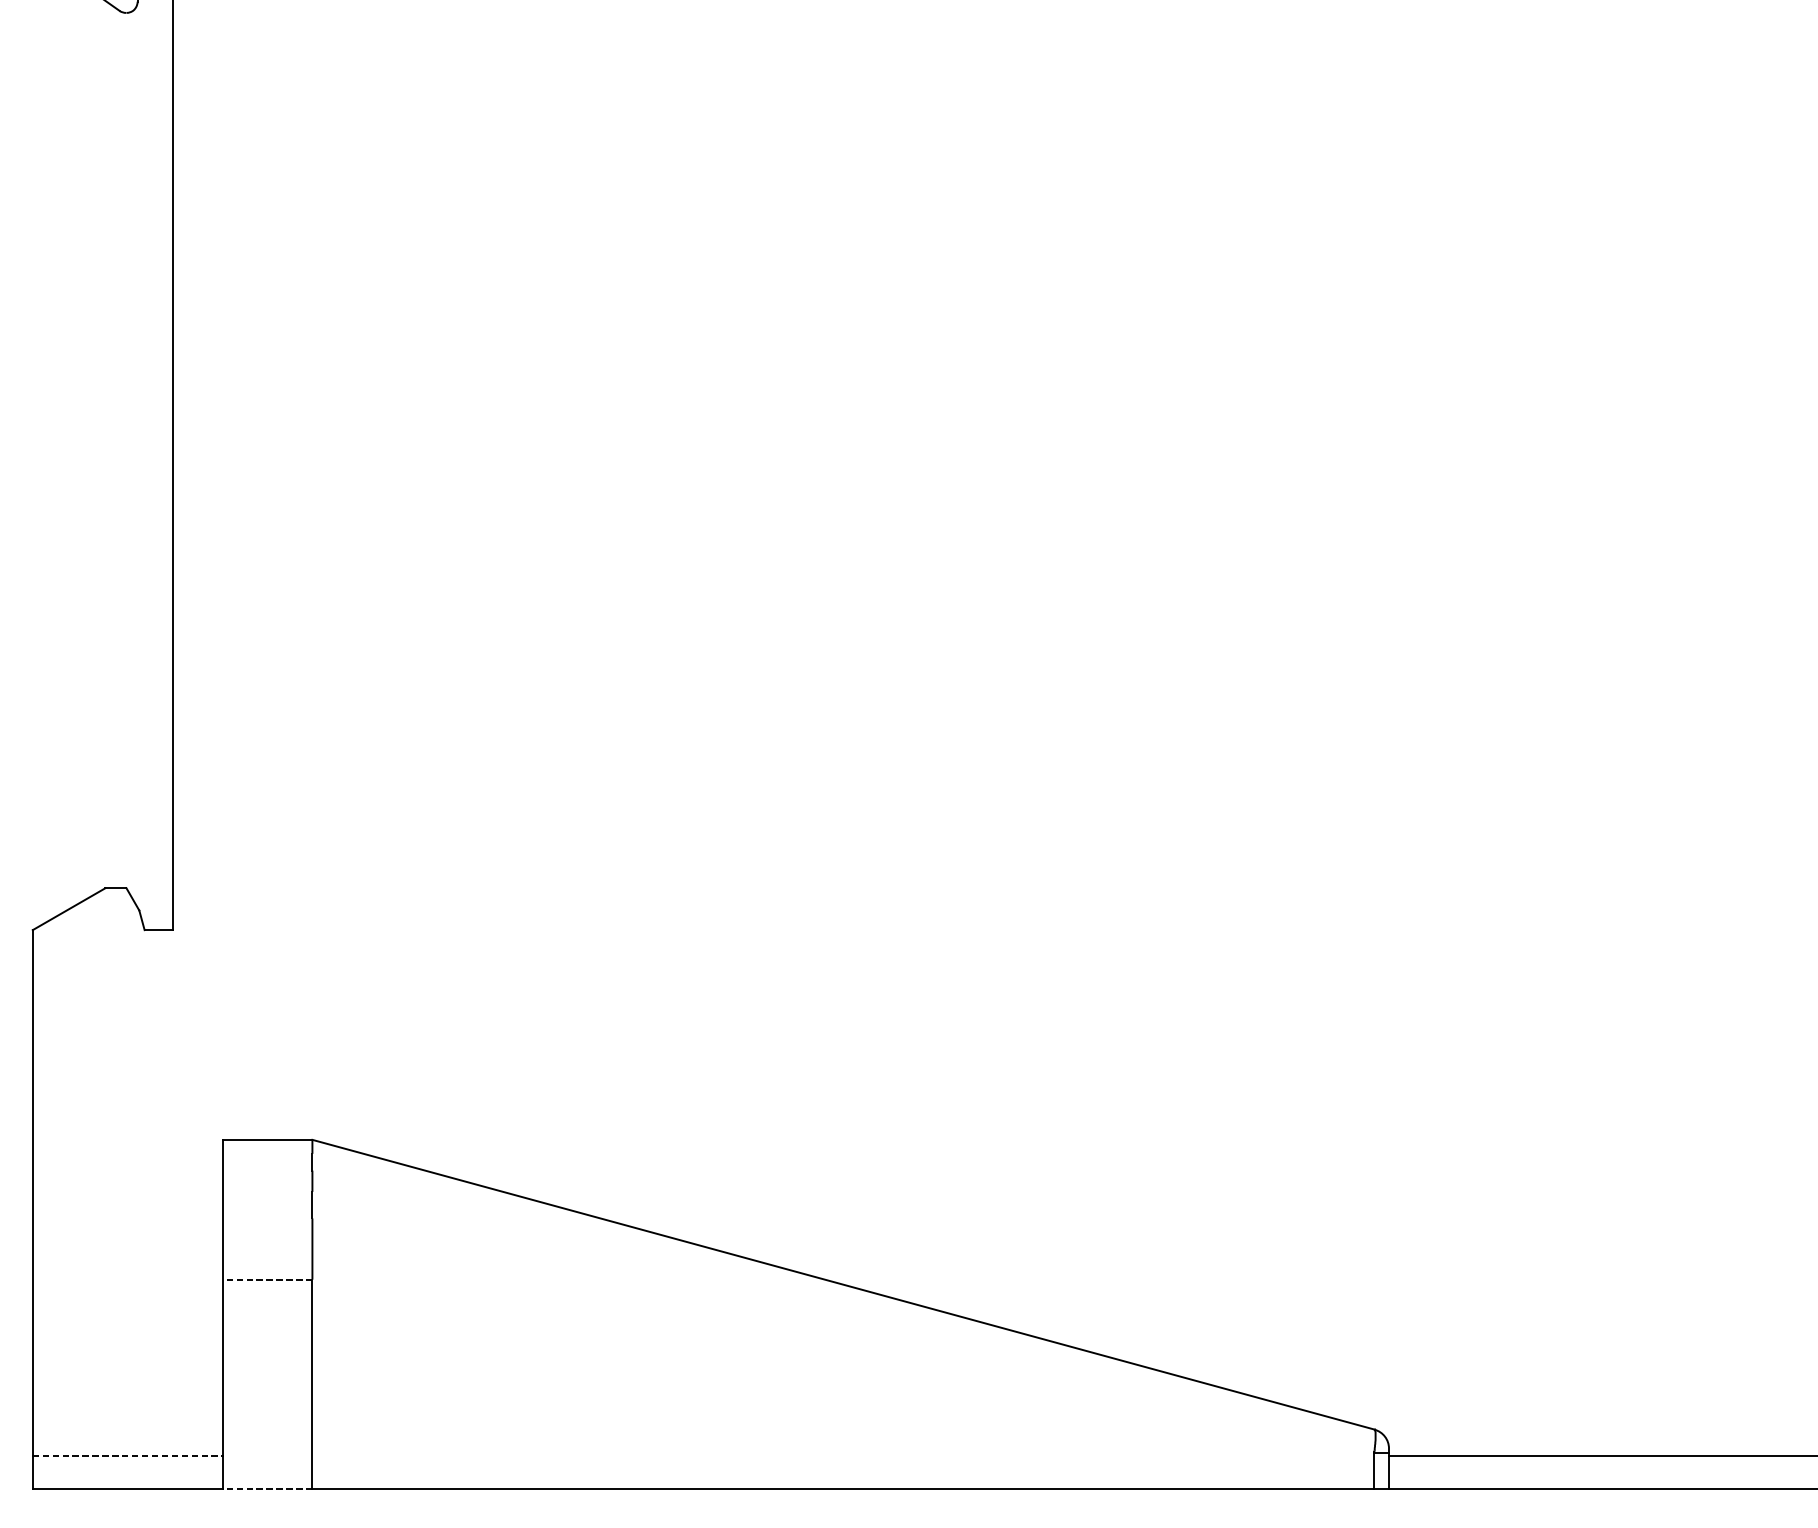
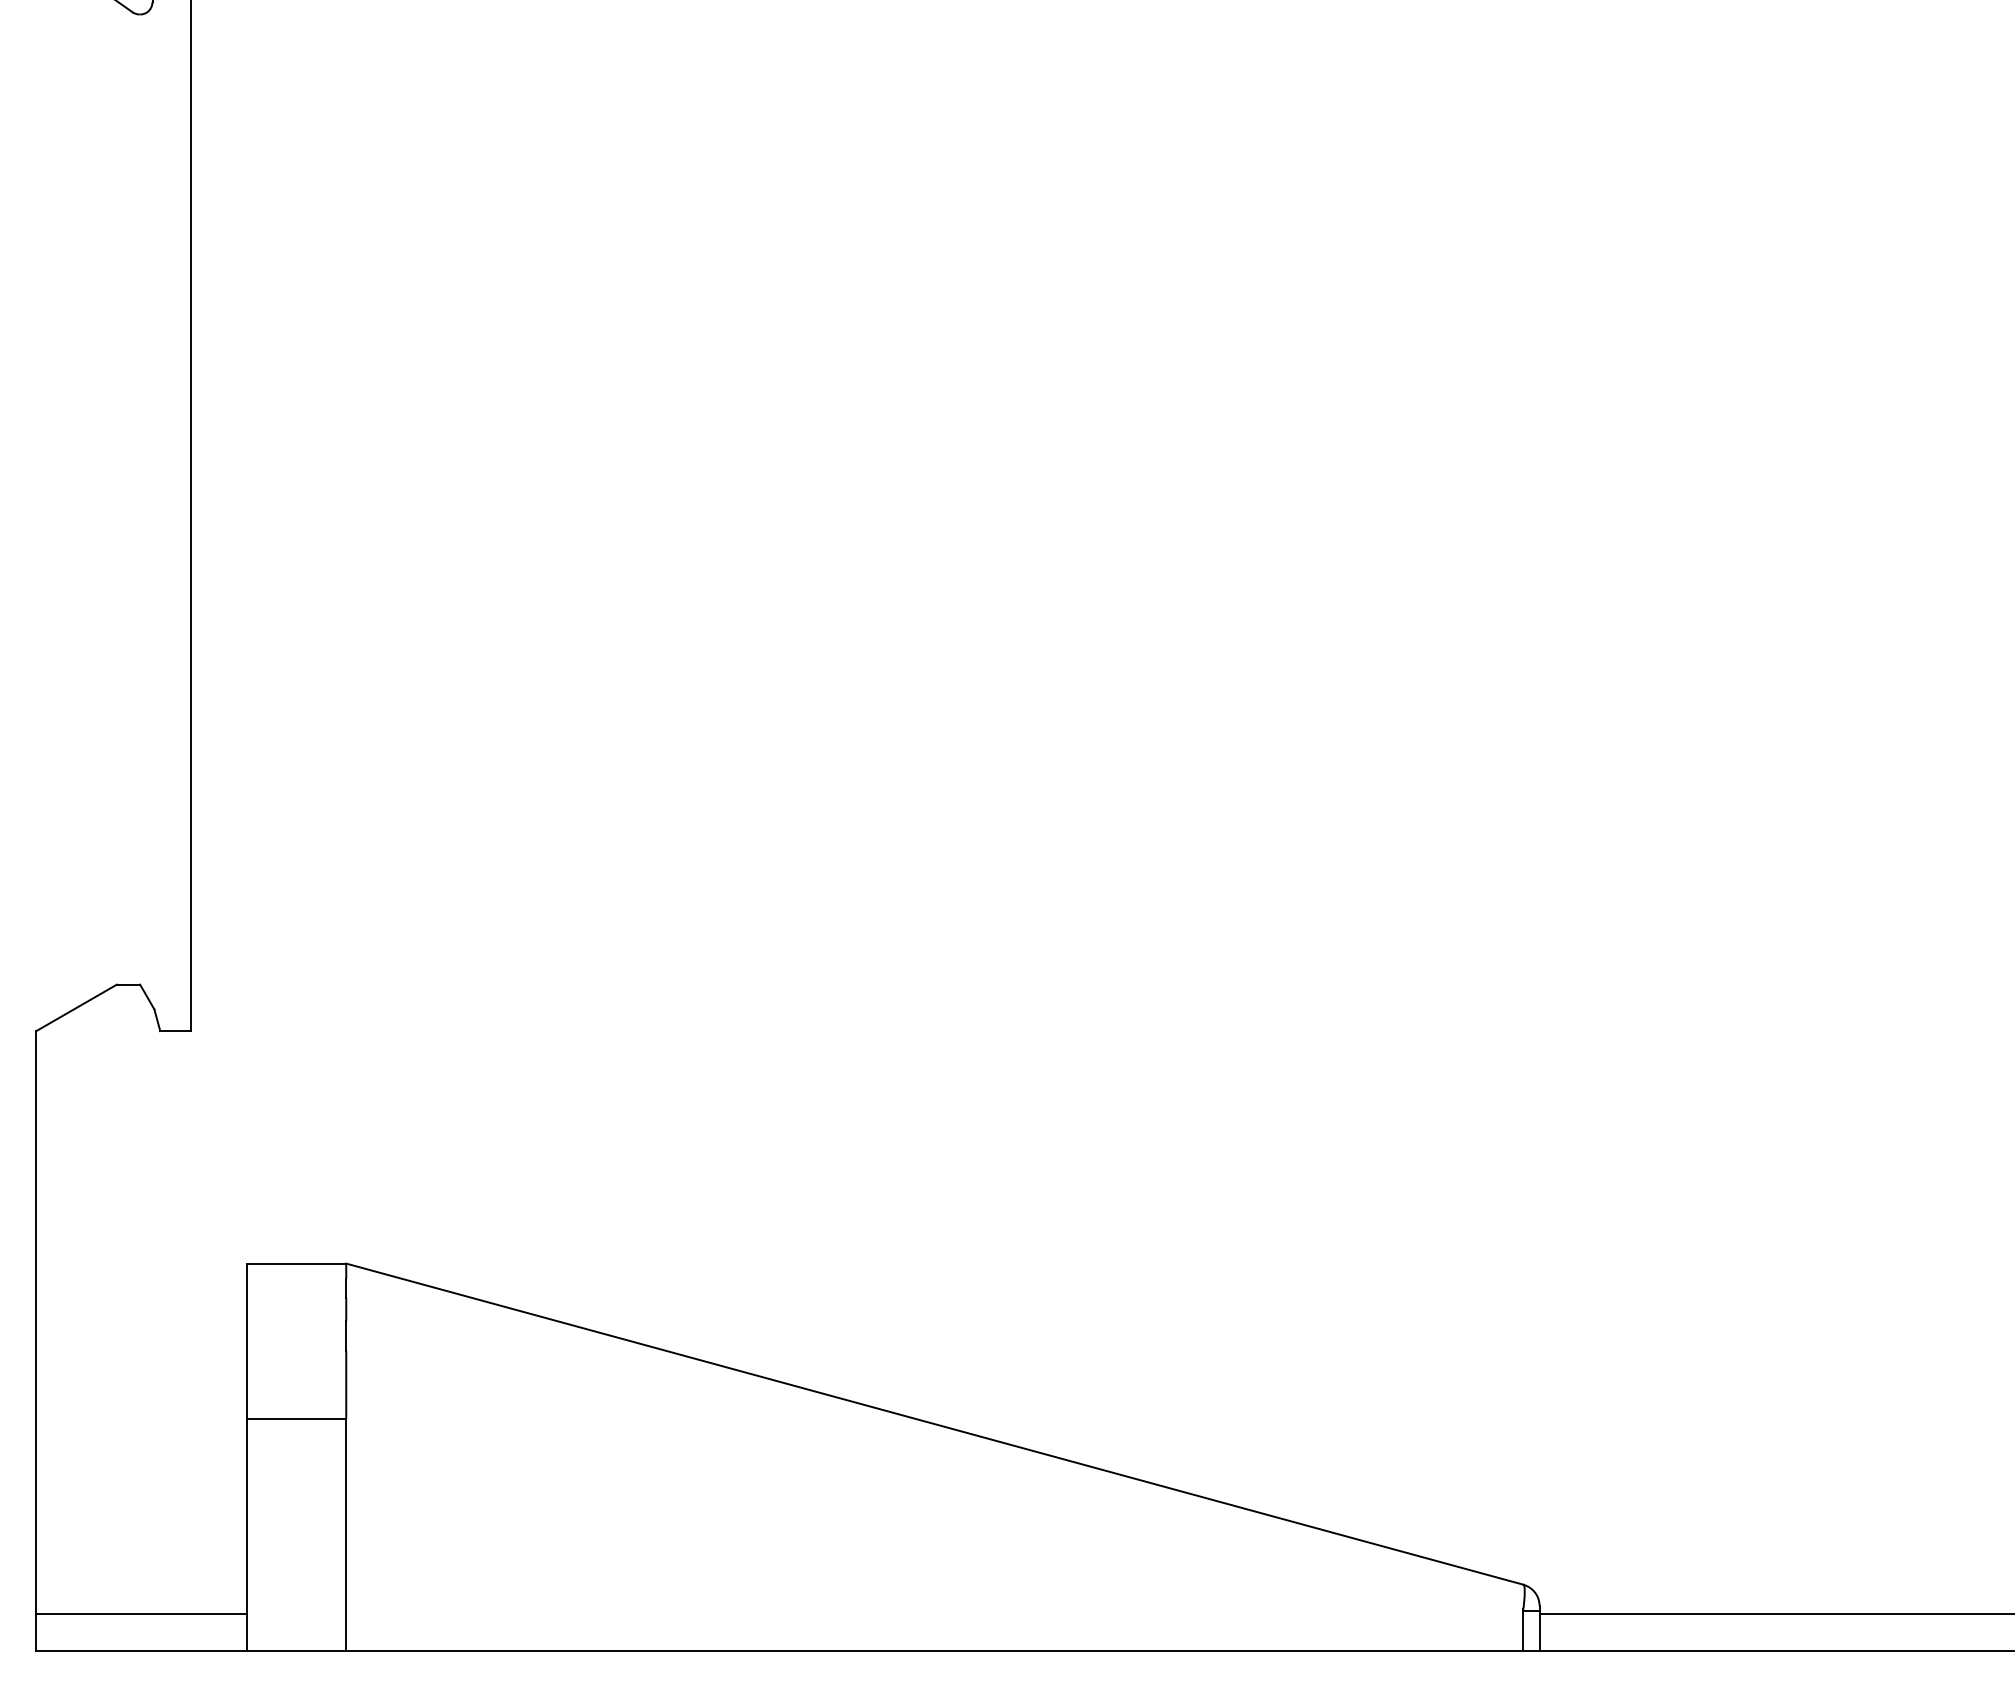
line: (267, 1279) -> (296, 1418), dashed -> solid
line: (128, 1455) -> (142, 1613), dashed -> solid
line: (267, 1489) -> (296, 1651), dashed -> solid

